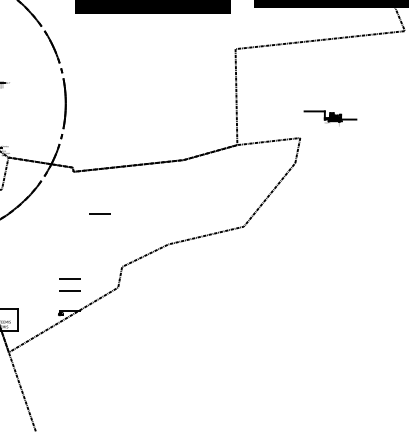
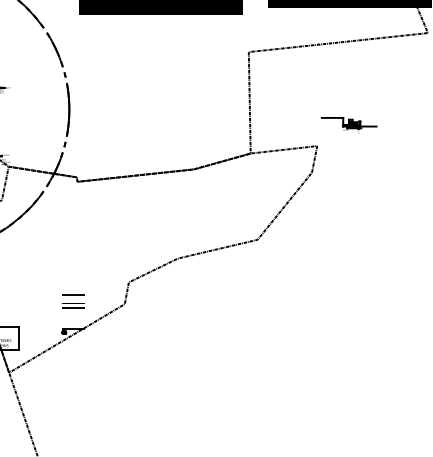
line: (99, 213) -> (104, 225), removed

